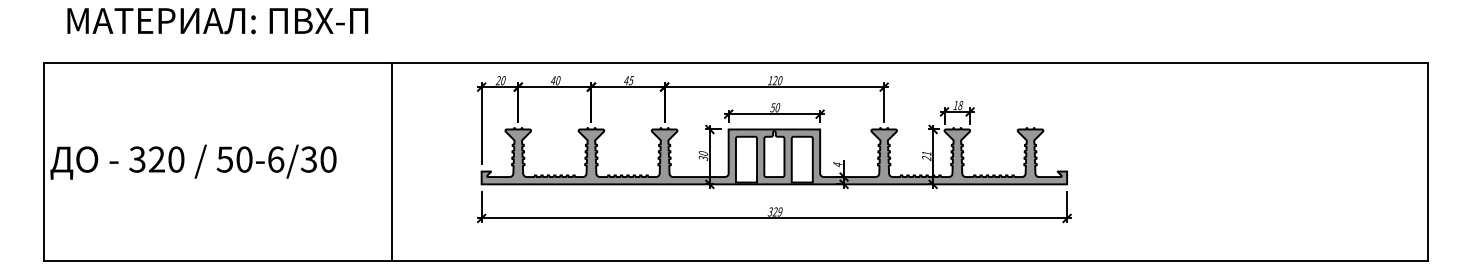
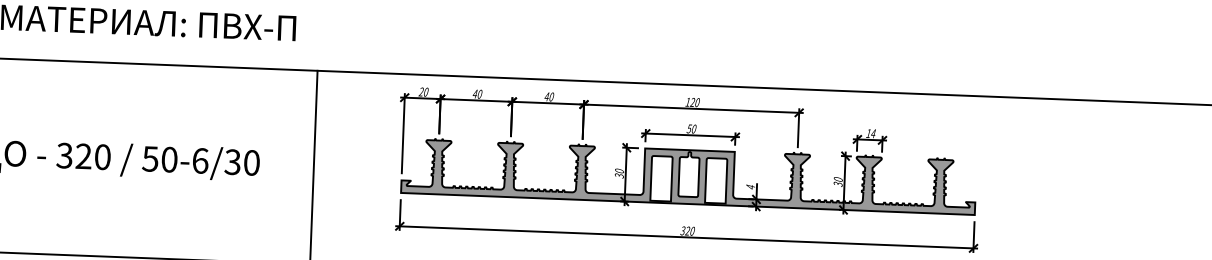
text: (631, 80) -> (551, 96), 45 -> 40
text: (960, 105) -> (873, 133), 18 -> 14
text: (926, 156) -> (838, 182), 21 -> 30
text: (779, 211) -> (691, 230), 329 -> 320

